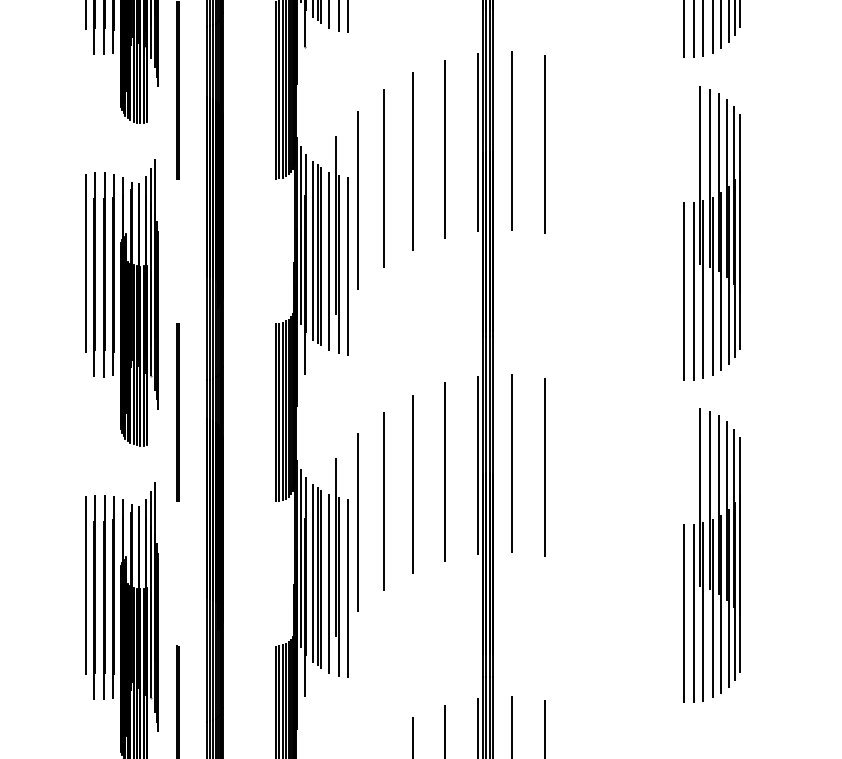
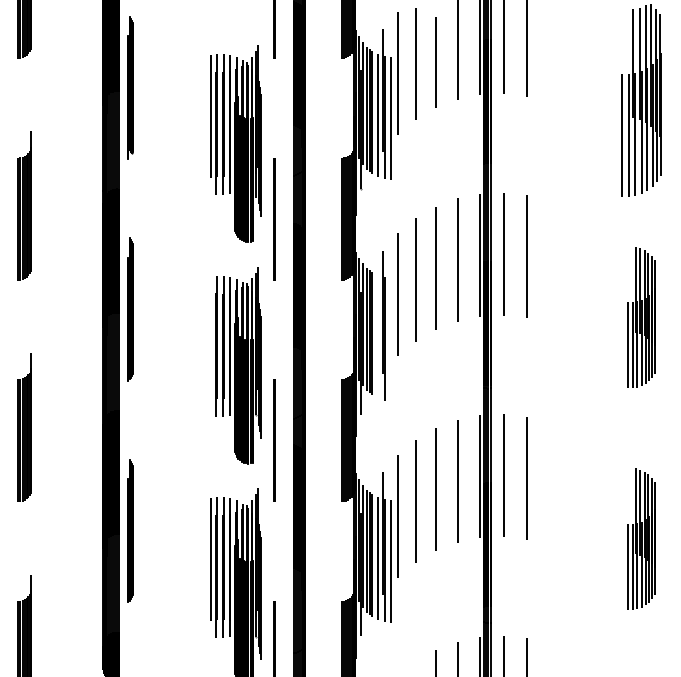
part: (712, 233) -> (641, 317), size x0.7
line: (329, 260) -> (378, 336), removed
line: (85, 262) -> (210, 337), removed
line: (348, 265) -> (391, 339), removed
part: (712, 554) -> (641, 538), size x0.7

